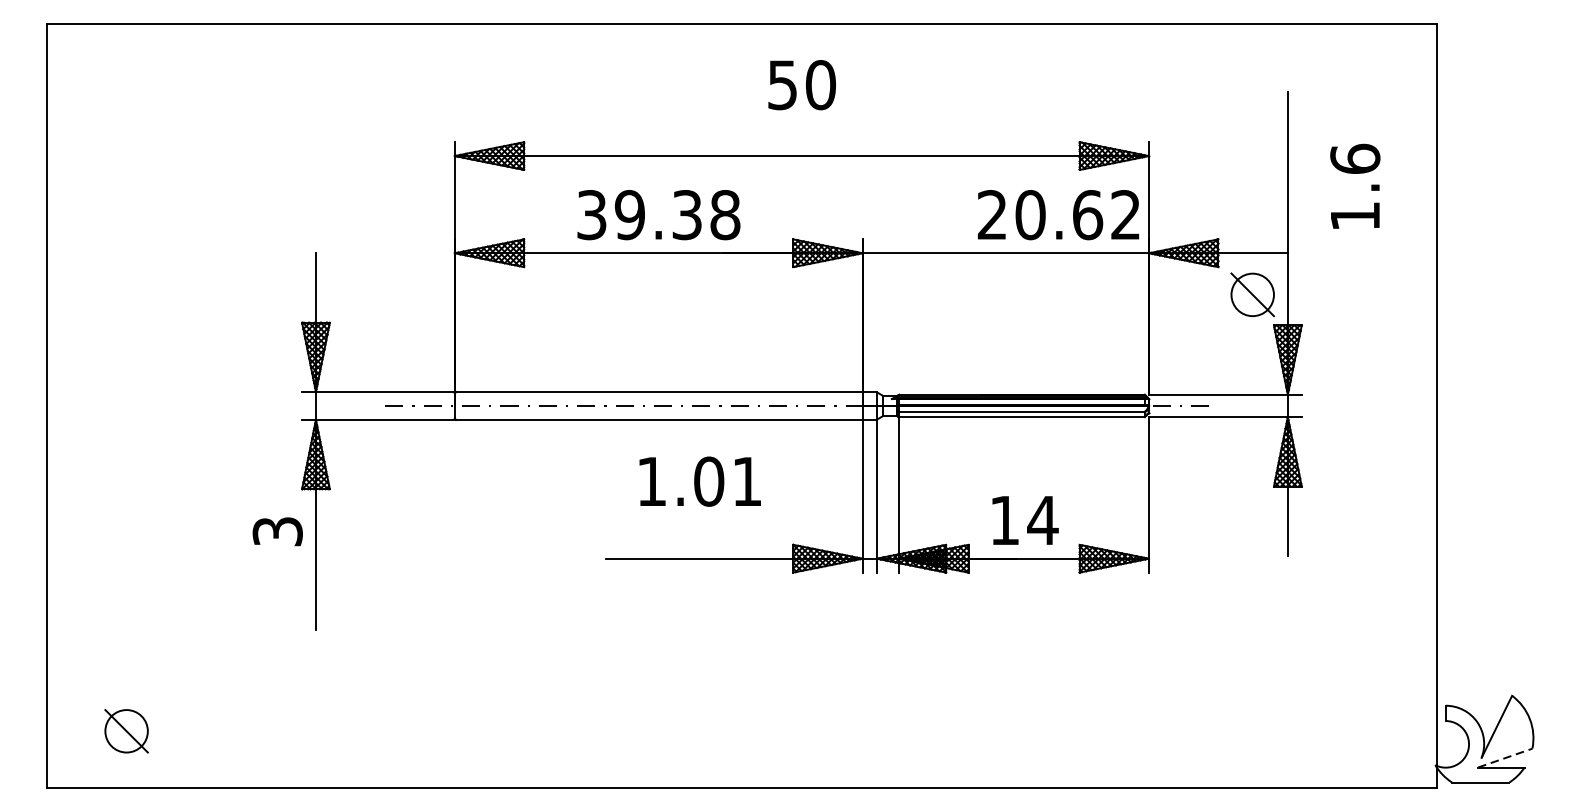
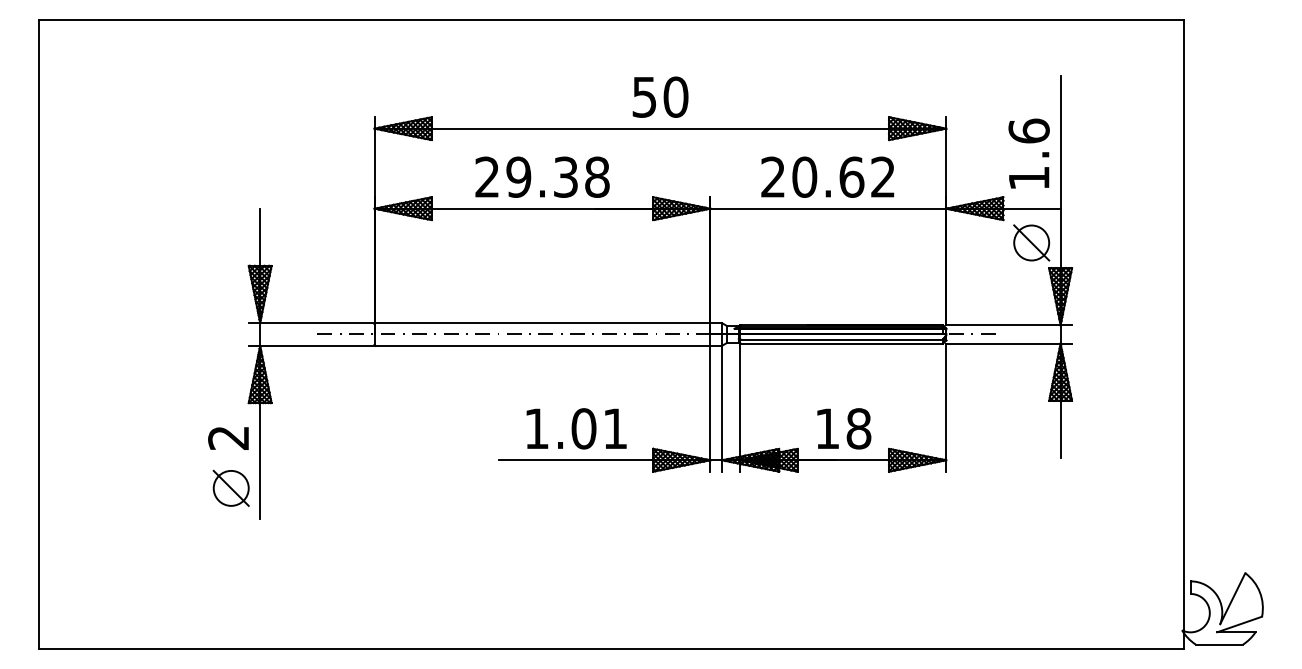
text: (802, 84) -> (660, 96), moved
text: (1354, 186) -> (1028, 153), moved
text: (591, 214) -> (487, 176), 39.38 -> 29.38
text: (1058, 214) -> (827, 176), moved
text: (700, 481) -> (576, 428), moved
text: (1042, 520) -> (858, 428), 14 -> 18
text: (277, 531) -> (228, 437), 3 -> 2
part: (125, 730) -> (230, 487), moved
line: (1505, 758) -> (1239, 624), dashed -> solid

